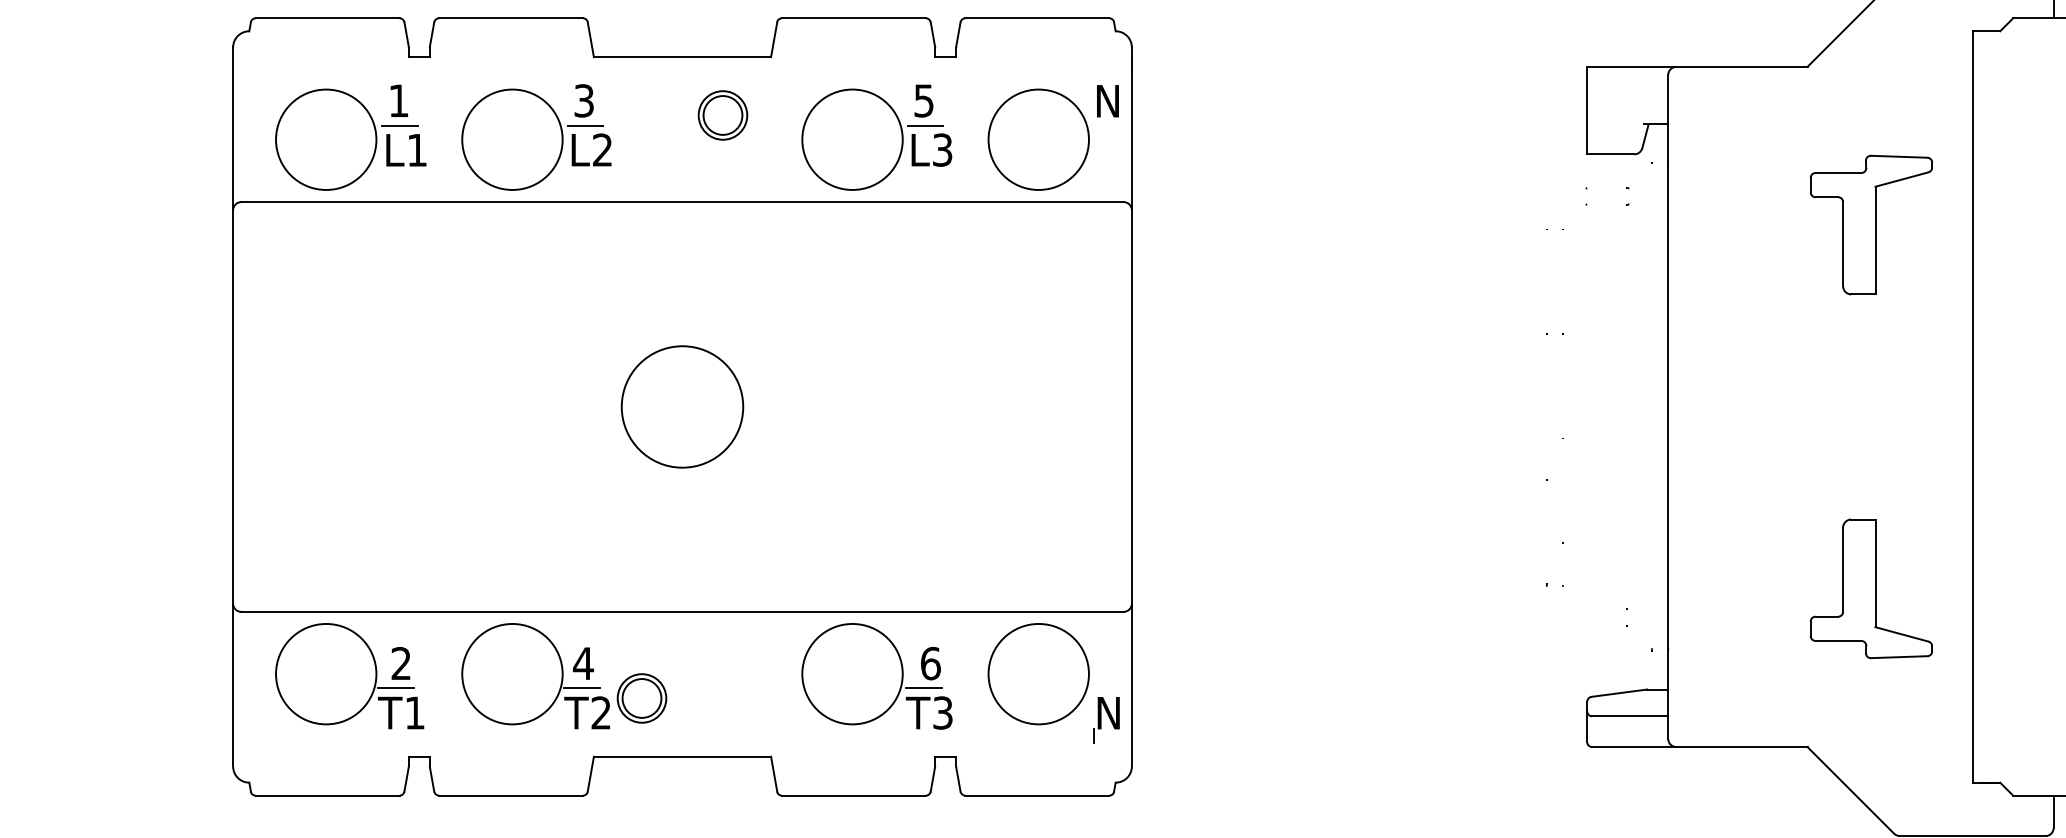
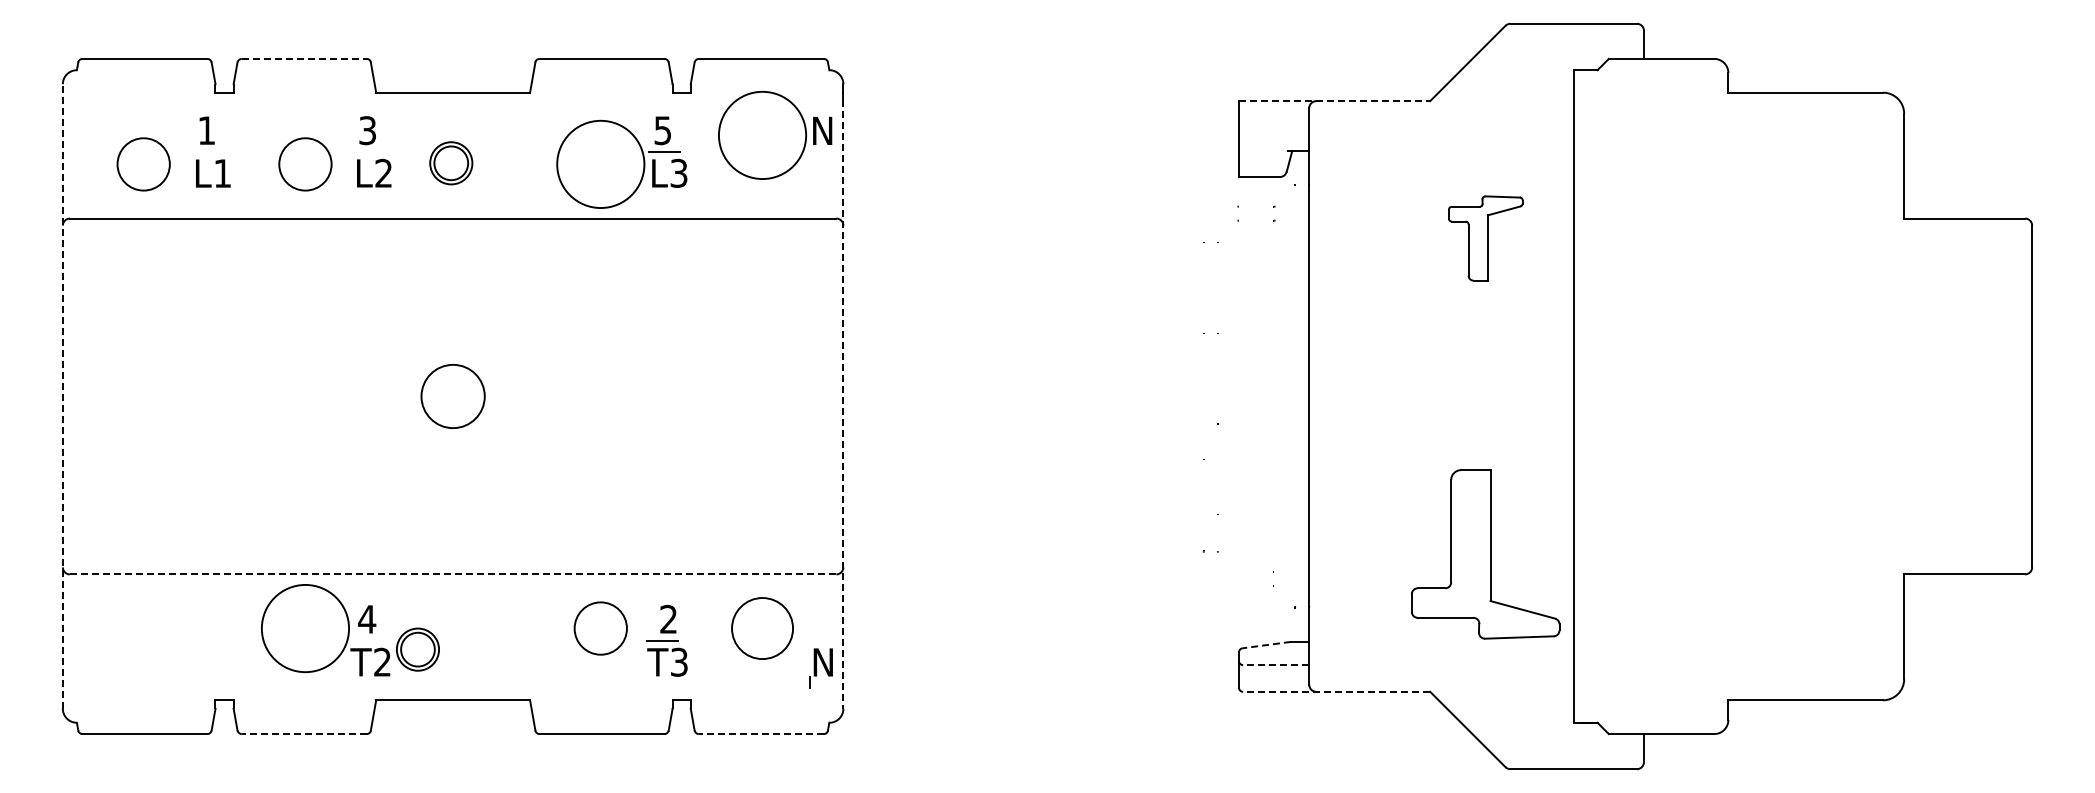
line: (511, 17) -> (304, 58), solid -> dashed
line: (1697, 67) -> (1334, 101), solid -> dashed
part: (723, 115) -> (451, 163), moved
line: (399, 126) -> (207, 152), removed
line: (585, 126) -> (368, 152), removed
circle: (1038, 138) -> (762, 134), moved
circle: (325, 139) -> (143, 164), size x0.6
circle: (512, 139) -> (305, 164), size x0.6
part: (1871, 225) -> (1485, 238), size x0.7
line: (232, 406) -> (62, 396), solid -> dashed
circle: (681, 406) -> (452, 396), size x0.6
line: (1131, 416) -> (843, 404), solid -> dashed
part: (1871, 588) -> (1485, 554), size x1.4
line: (681, 611) -> (452, 574), solid -> dashed
text: (930, 662) -> (668, 618), 6 -> 2
circle: (852, 674) -> (600, 628), size x0.6
circle: (1038, 674) -> (762, 628), size x0.7
part: (349, 676) -> (163, 630), removed
line: (581, 687) -> (365, 640), removed
line: (1619, 693) -> (1266, 645), solid -> dashed
line: (1629, 716) -> (1275, 665), solid -> dashed
line: (1699, 746) -> (1336, 691), solid -> dashed
line: (511, 796) -> (304, 734), solid -> dashed
line: (1037, 796) -> (761, 734), solid -> dashed

